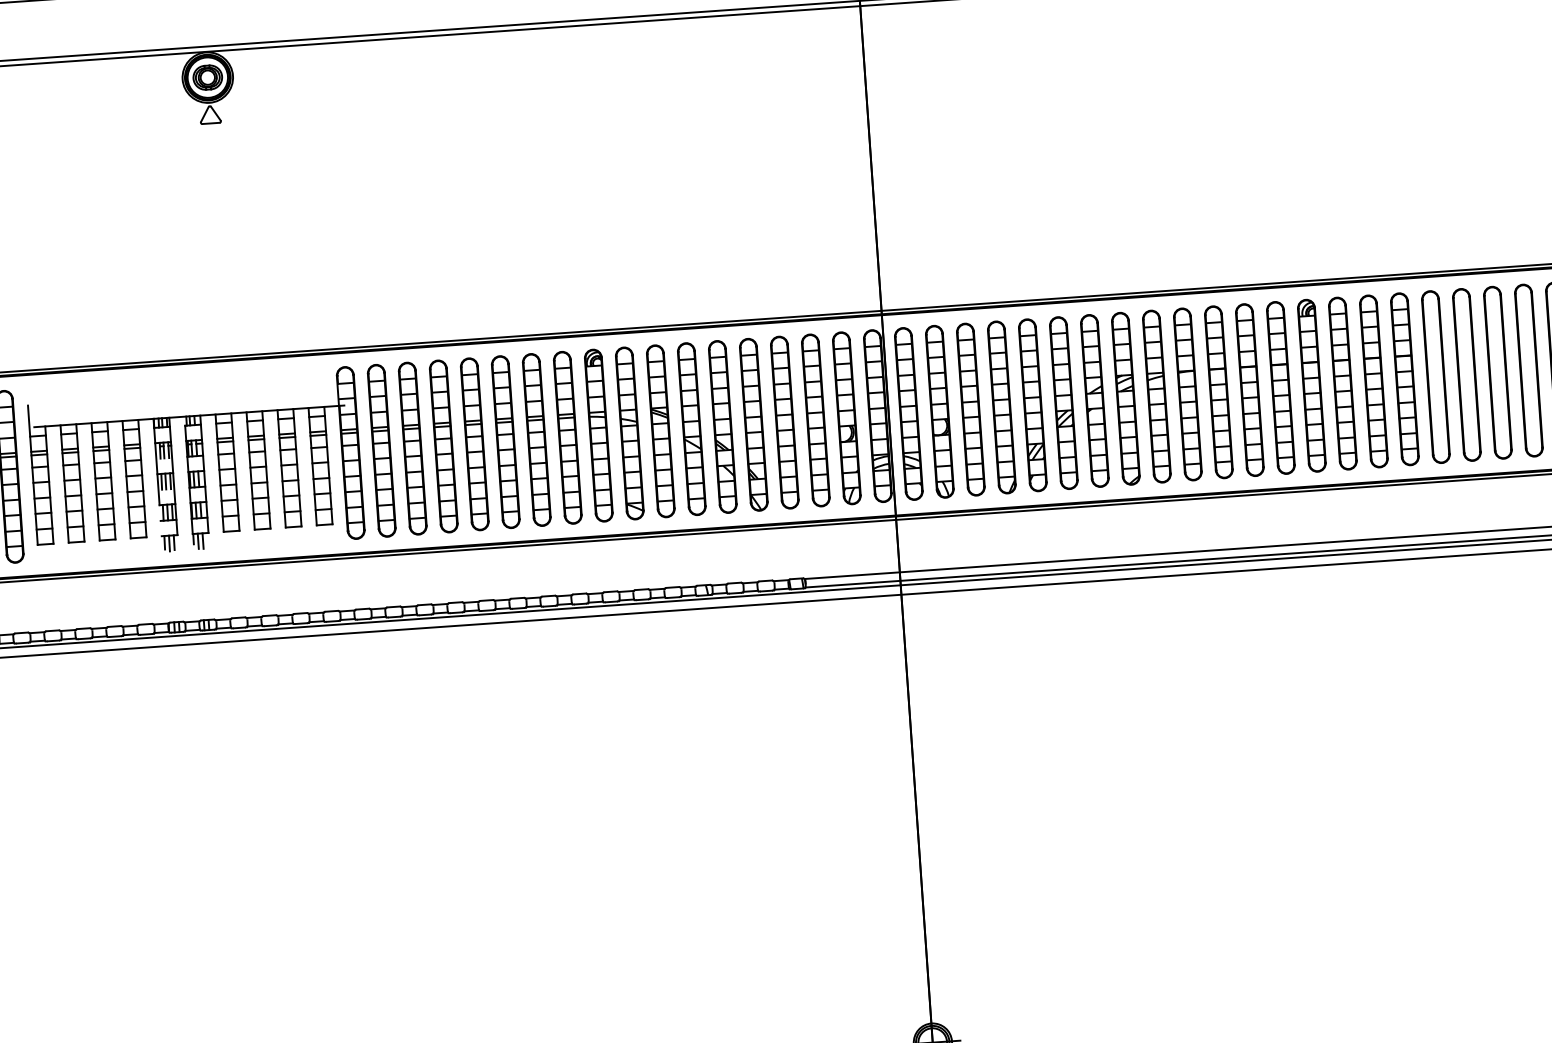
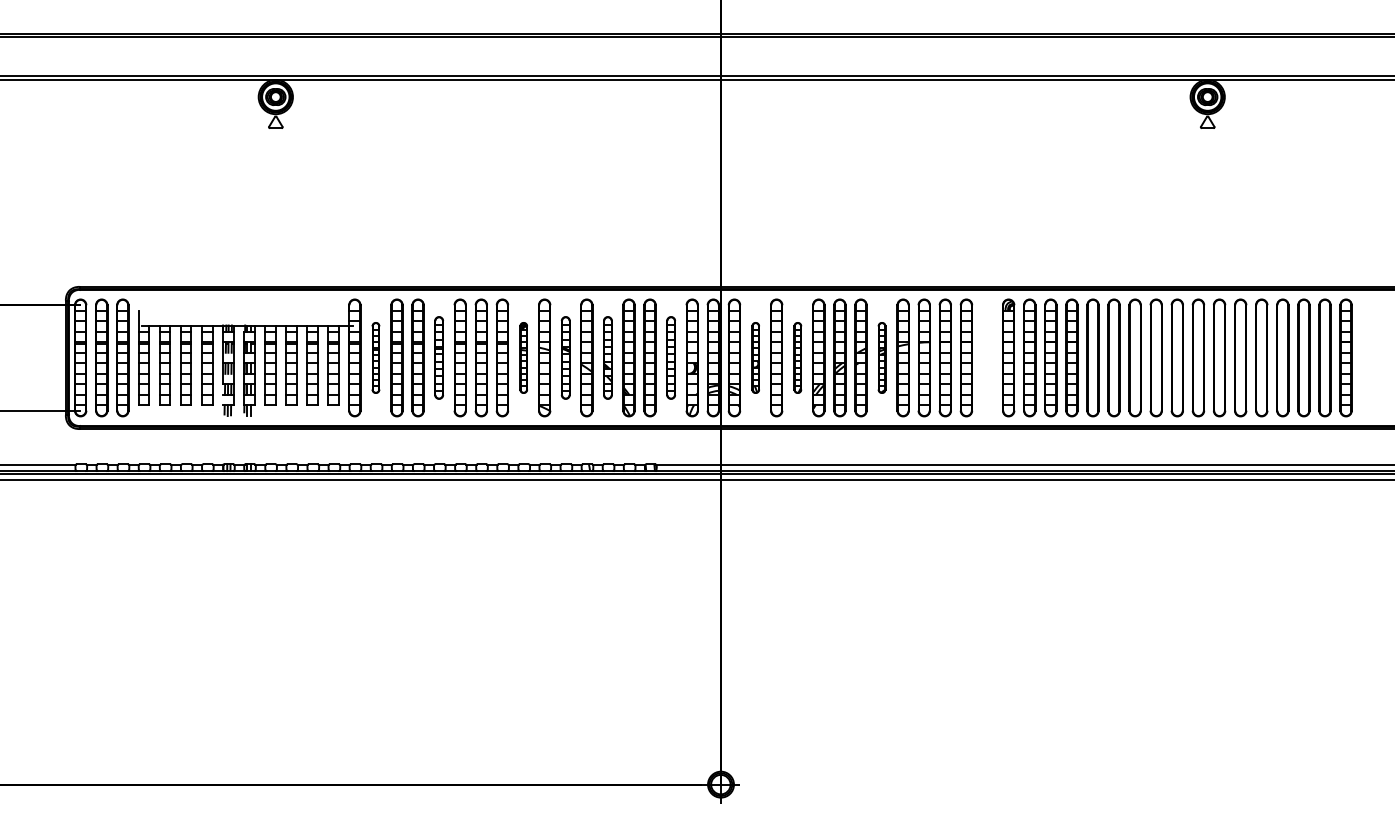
part: (1280, 387) -> (987, 357), removed
part: (1124, 398) -> (881, 357), size x0.6
part: (1001, 406) -> (797, 357), size x0.6
part: (939, 411) -> (755, 357), size x0.6
part: (814, 419) -> (670, 357), size x0.7
part: (722, 426) -> (607, 357), size x0.7
part: (660, 430) -> (565, 357), size x0.7
part: (598, 434) -> (523, 357), size x0.6
part: (473, 443) -> (438, 357), size x0.7
part: (381, 450) -> (375, 357), size x0.6

